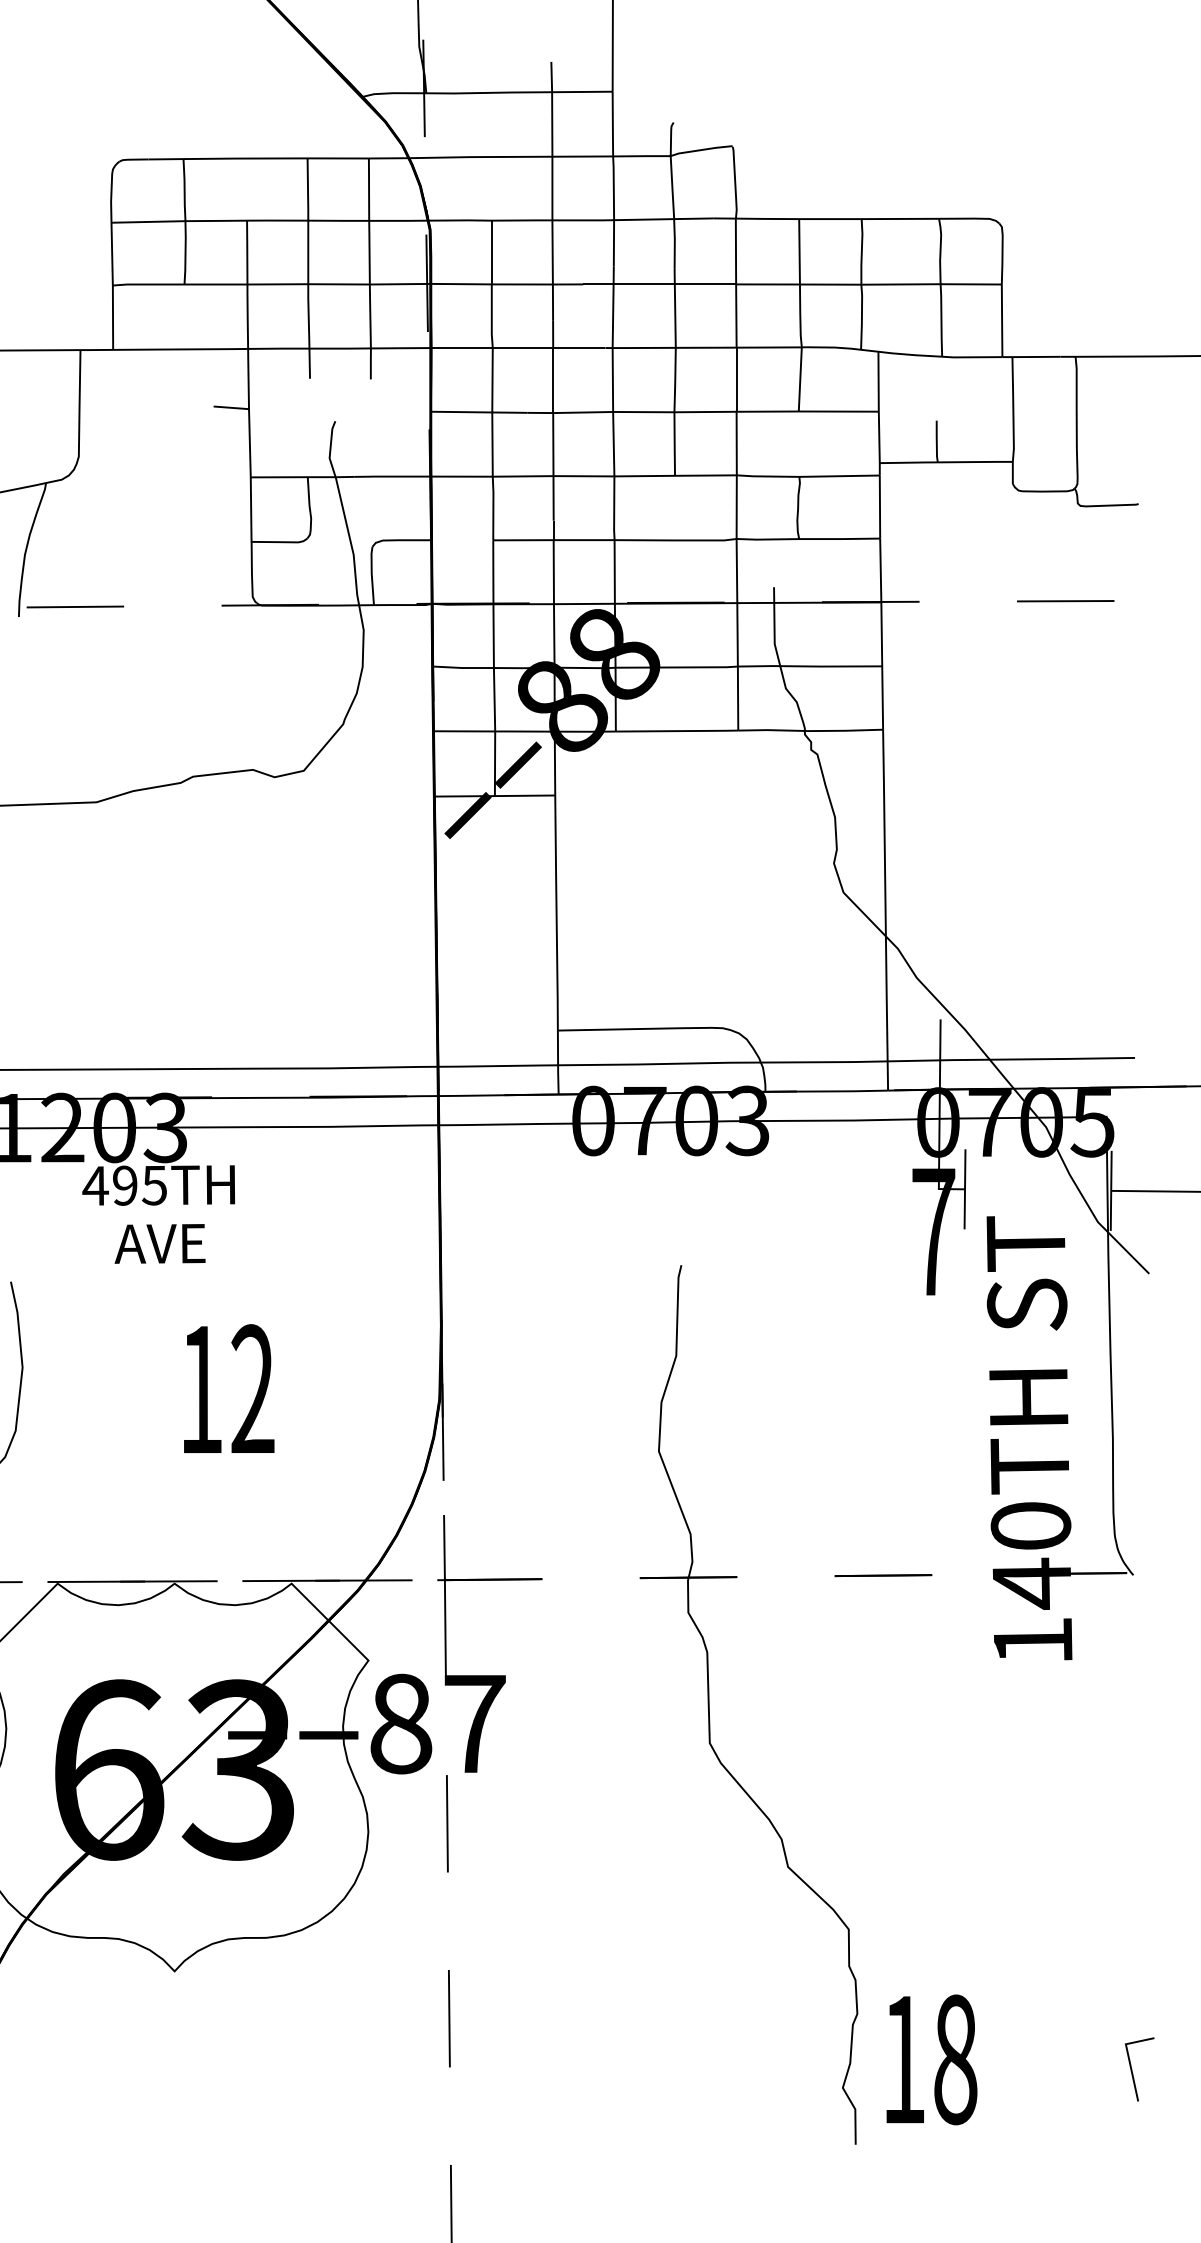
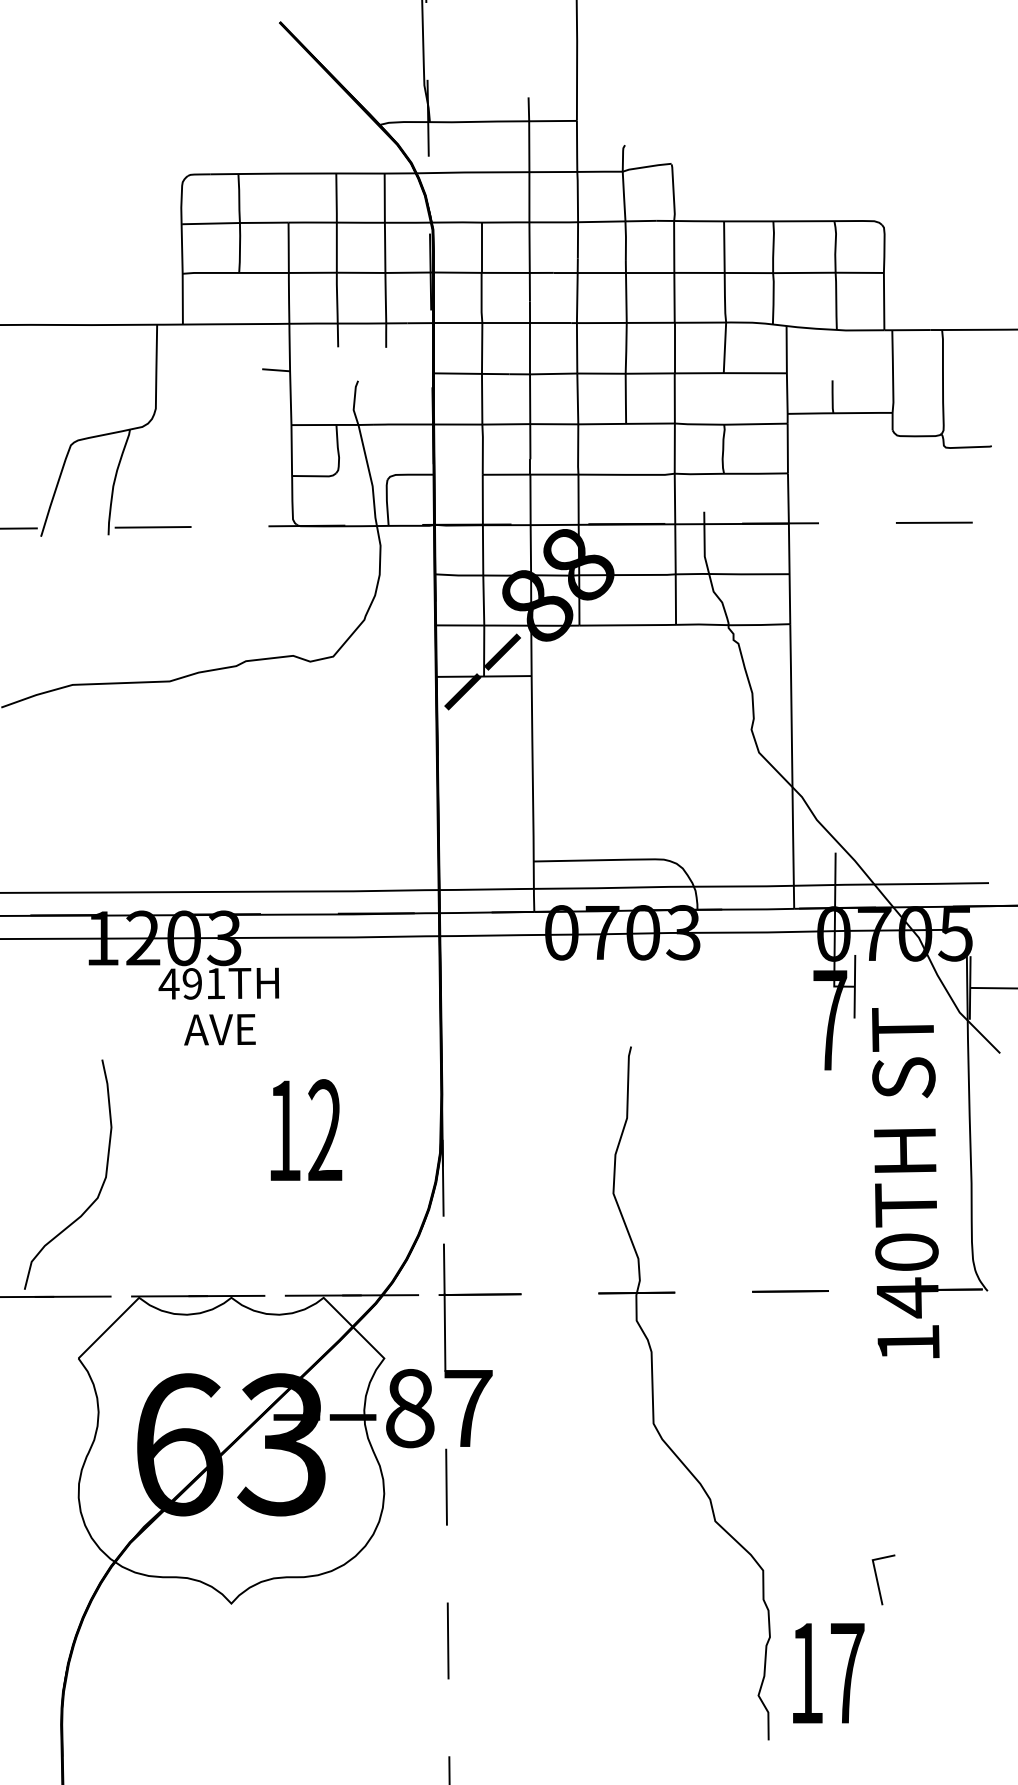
text: (154, 1185) -> (215, 983), 495TH -> 491TH
text: (229, 1388) -> (306, 1129), moved
text: (955, 2058) -> (847, 1672), 18 -> 17
line: (1133, 2070) -> (878, 1580), moved

